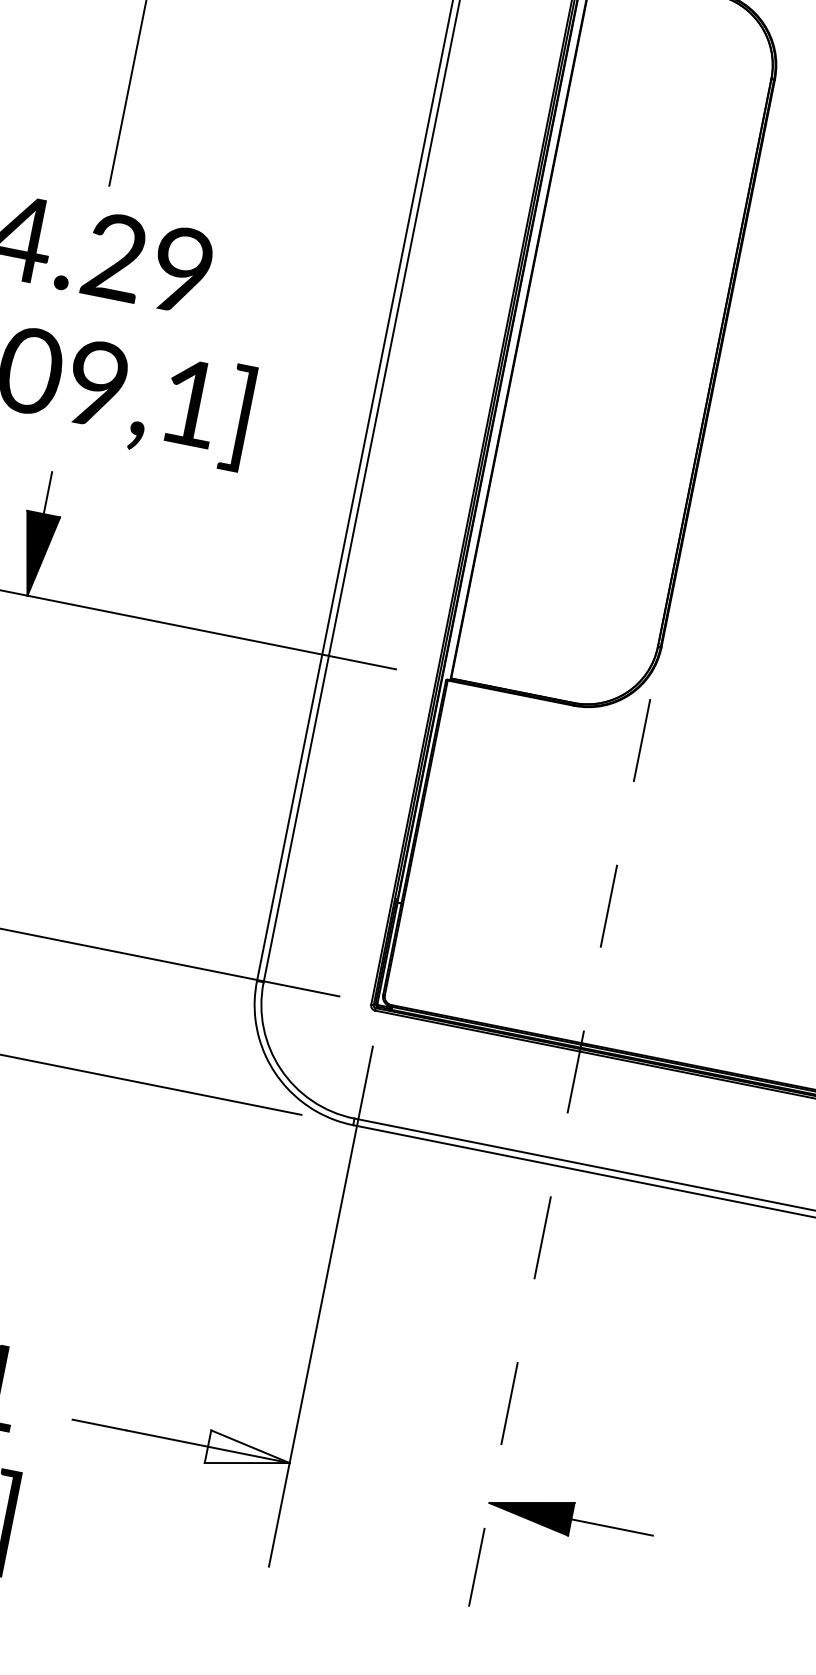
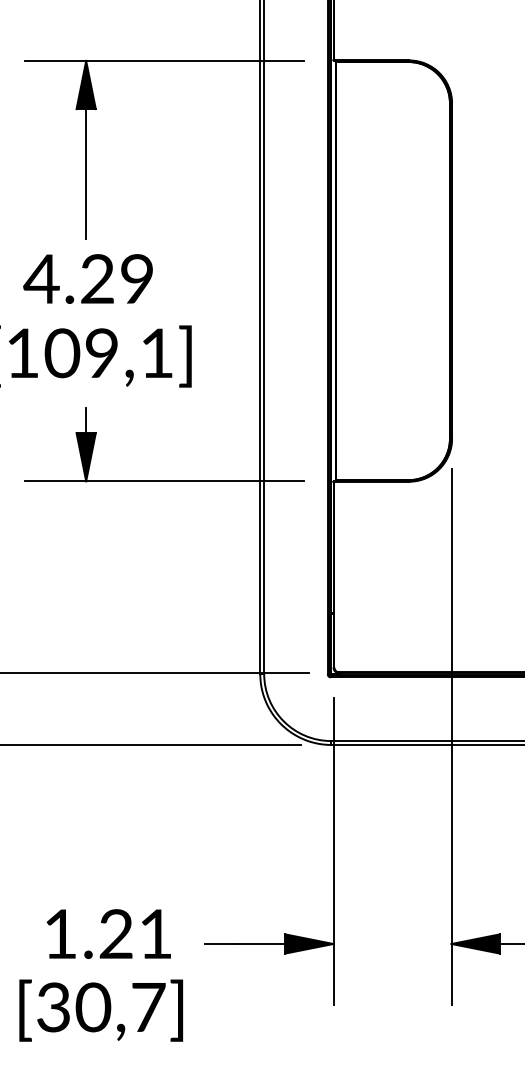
line: (559, 1153) -> (451, 737), dashed -> solid
fill: (249, 1454) -> (309, 943), added

